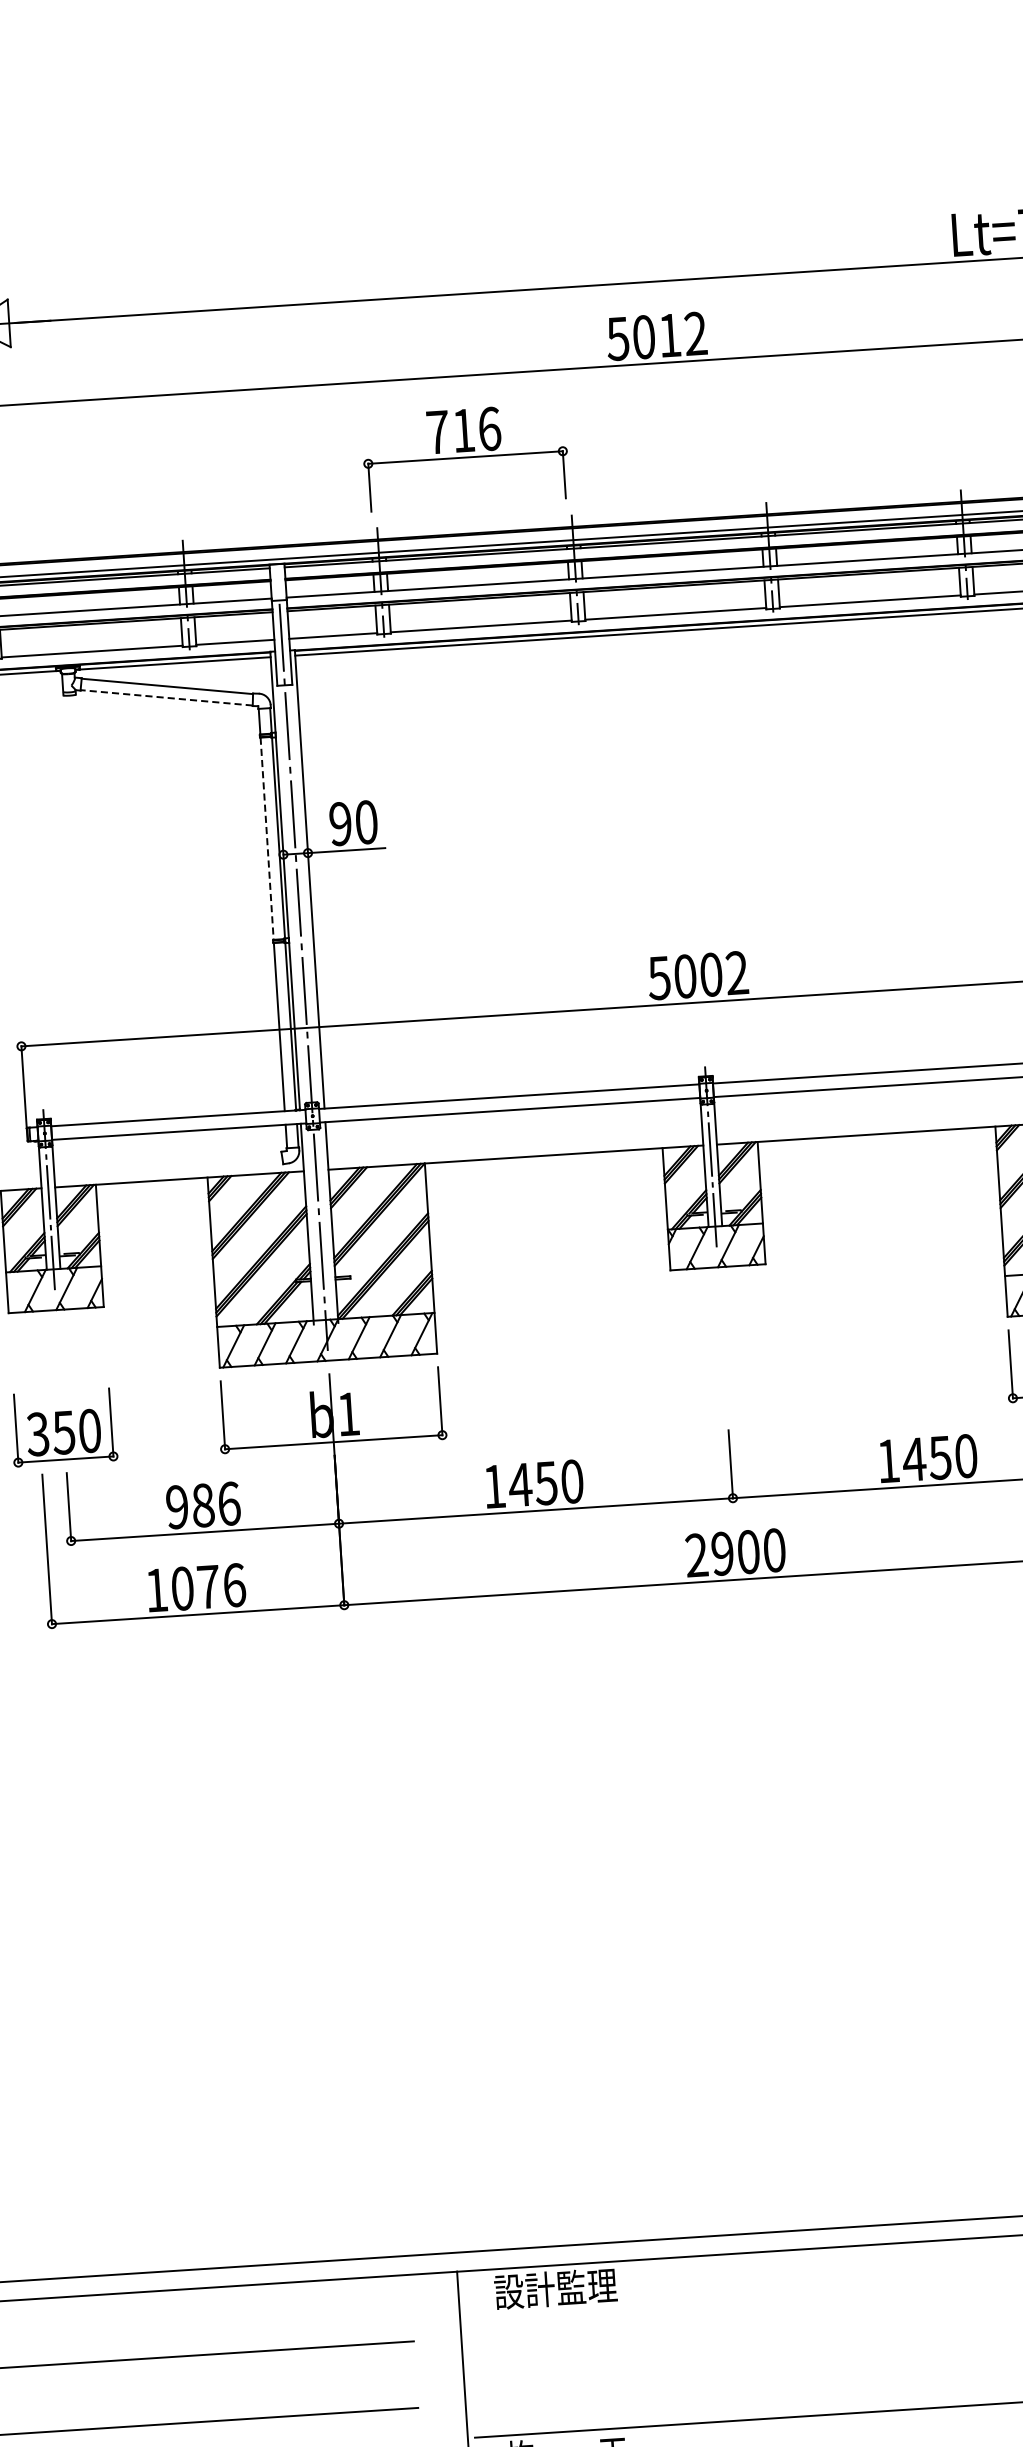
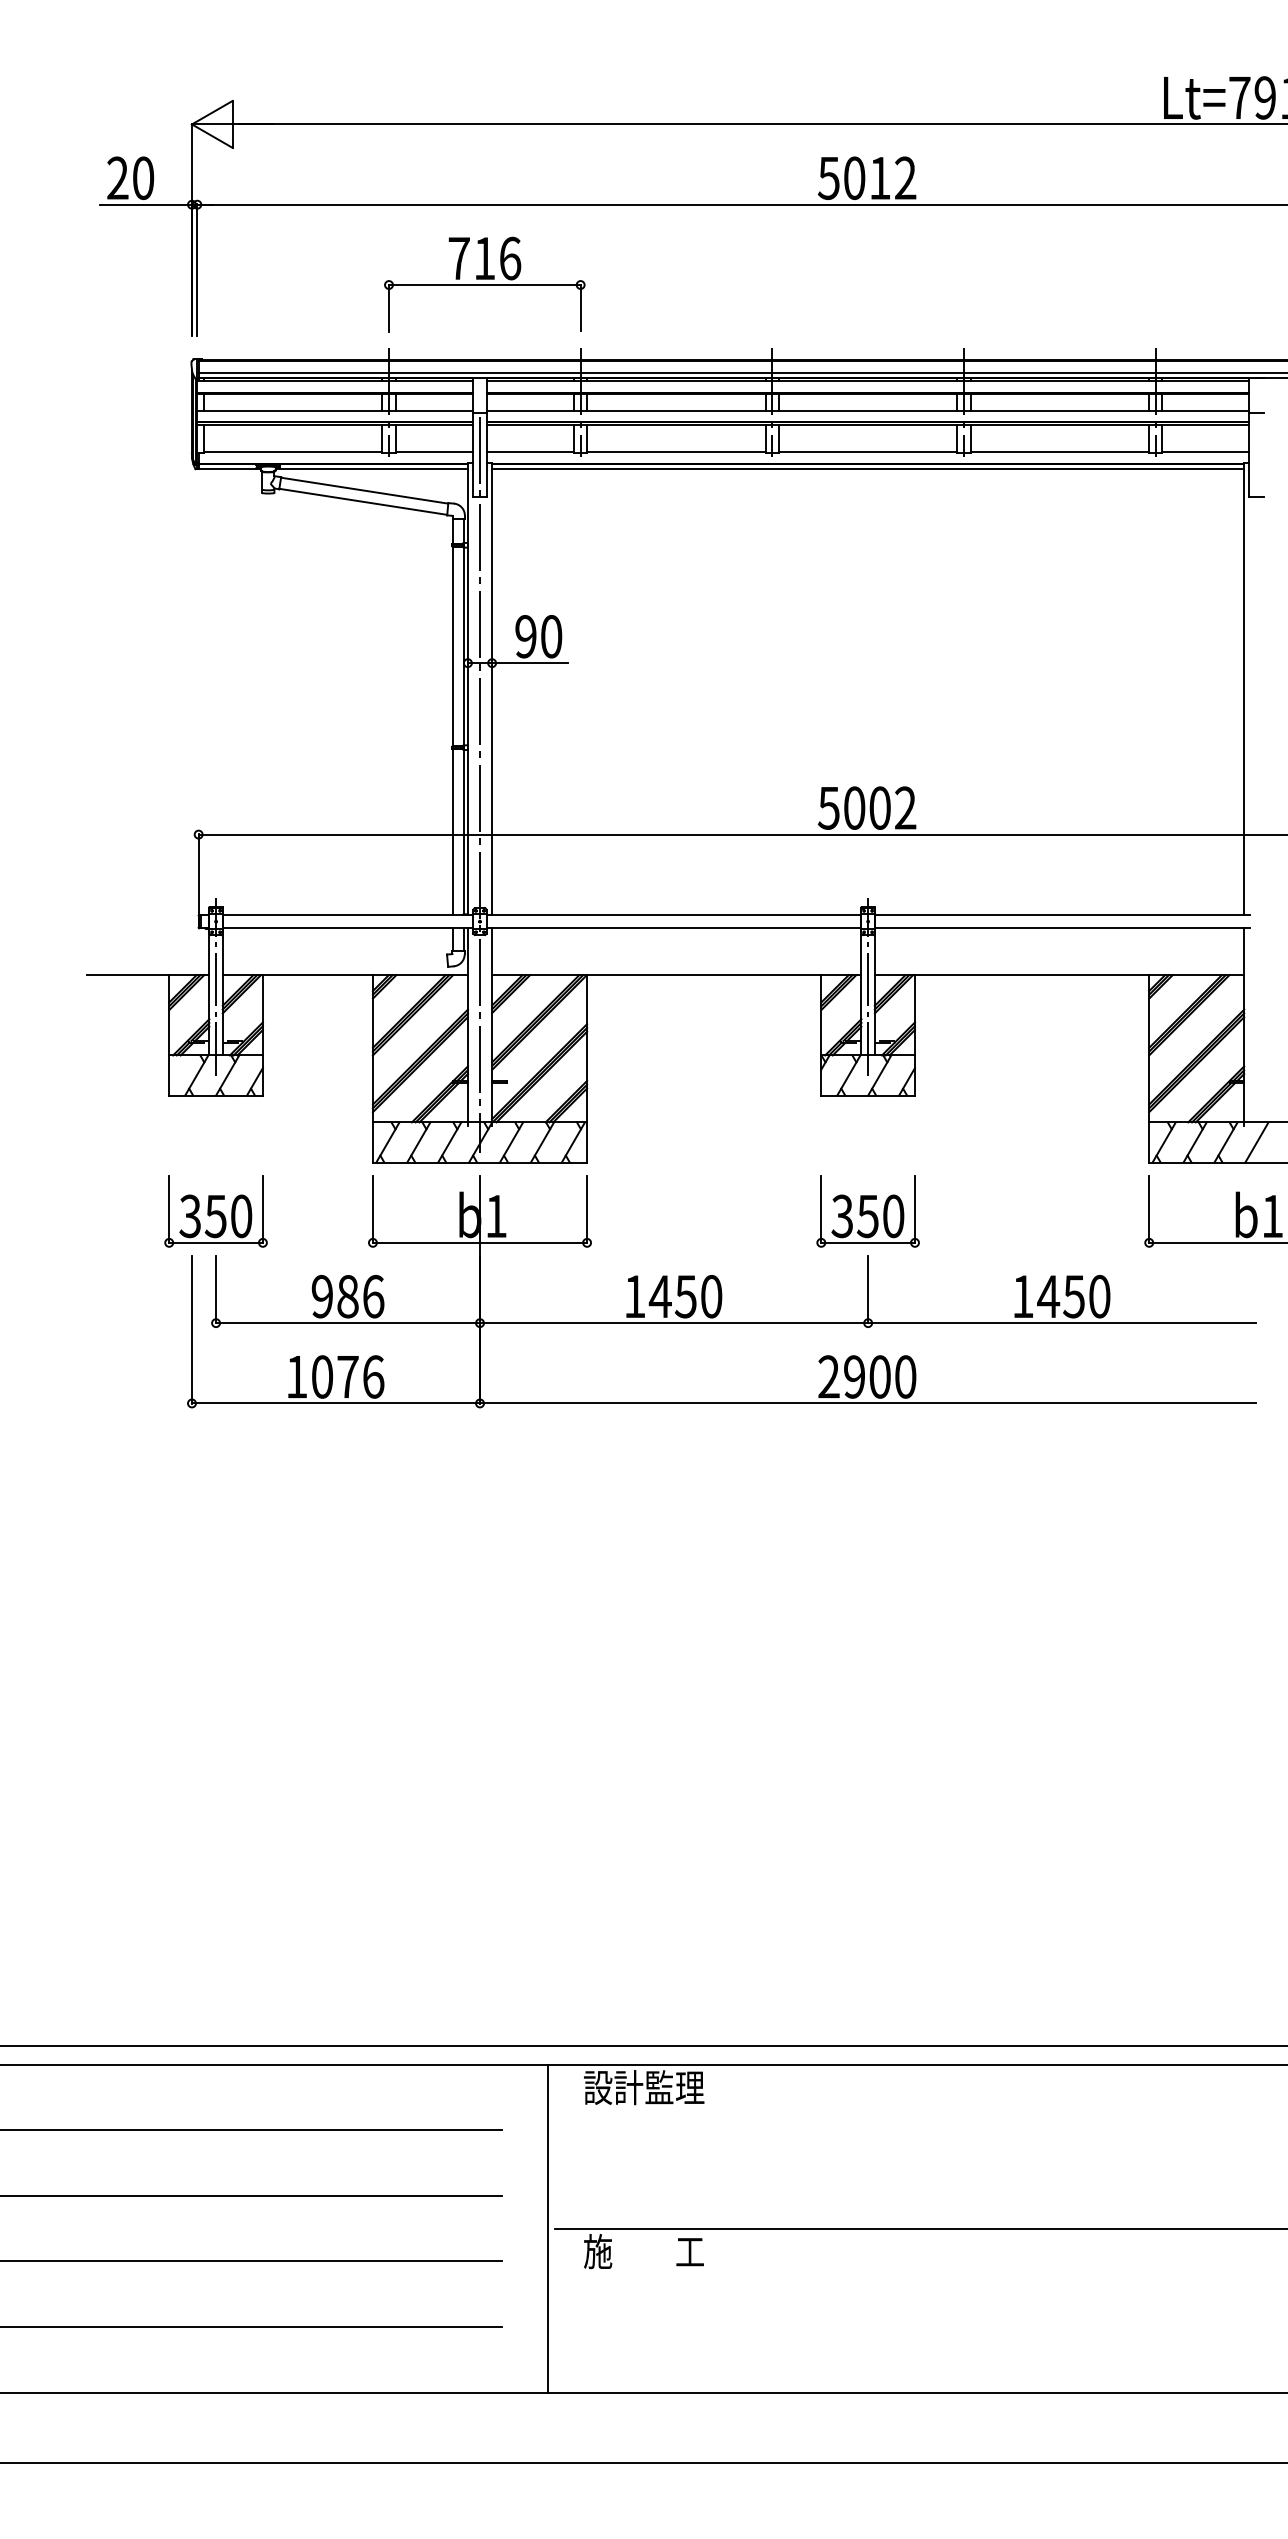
part: (465, 457) -> (484, 284), moved
line: (166, 697) -> (363, 501), dashed -> solid
line: (266, 838) -> (452, 646), dashed -> solid
part: (724, 1384) -> (867, 1211), added

